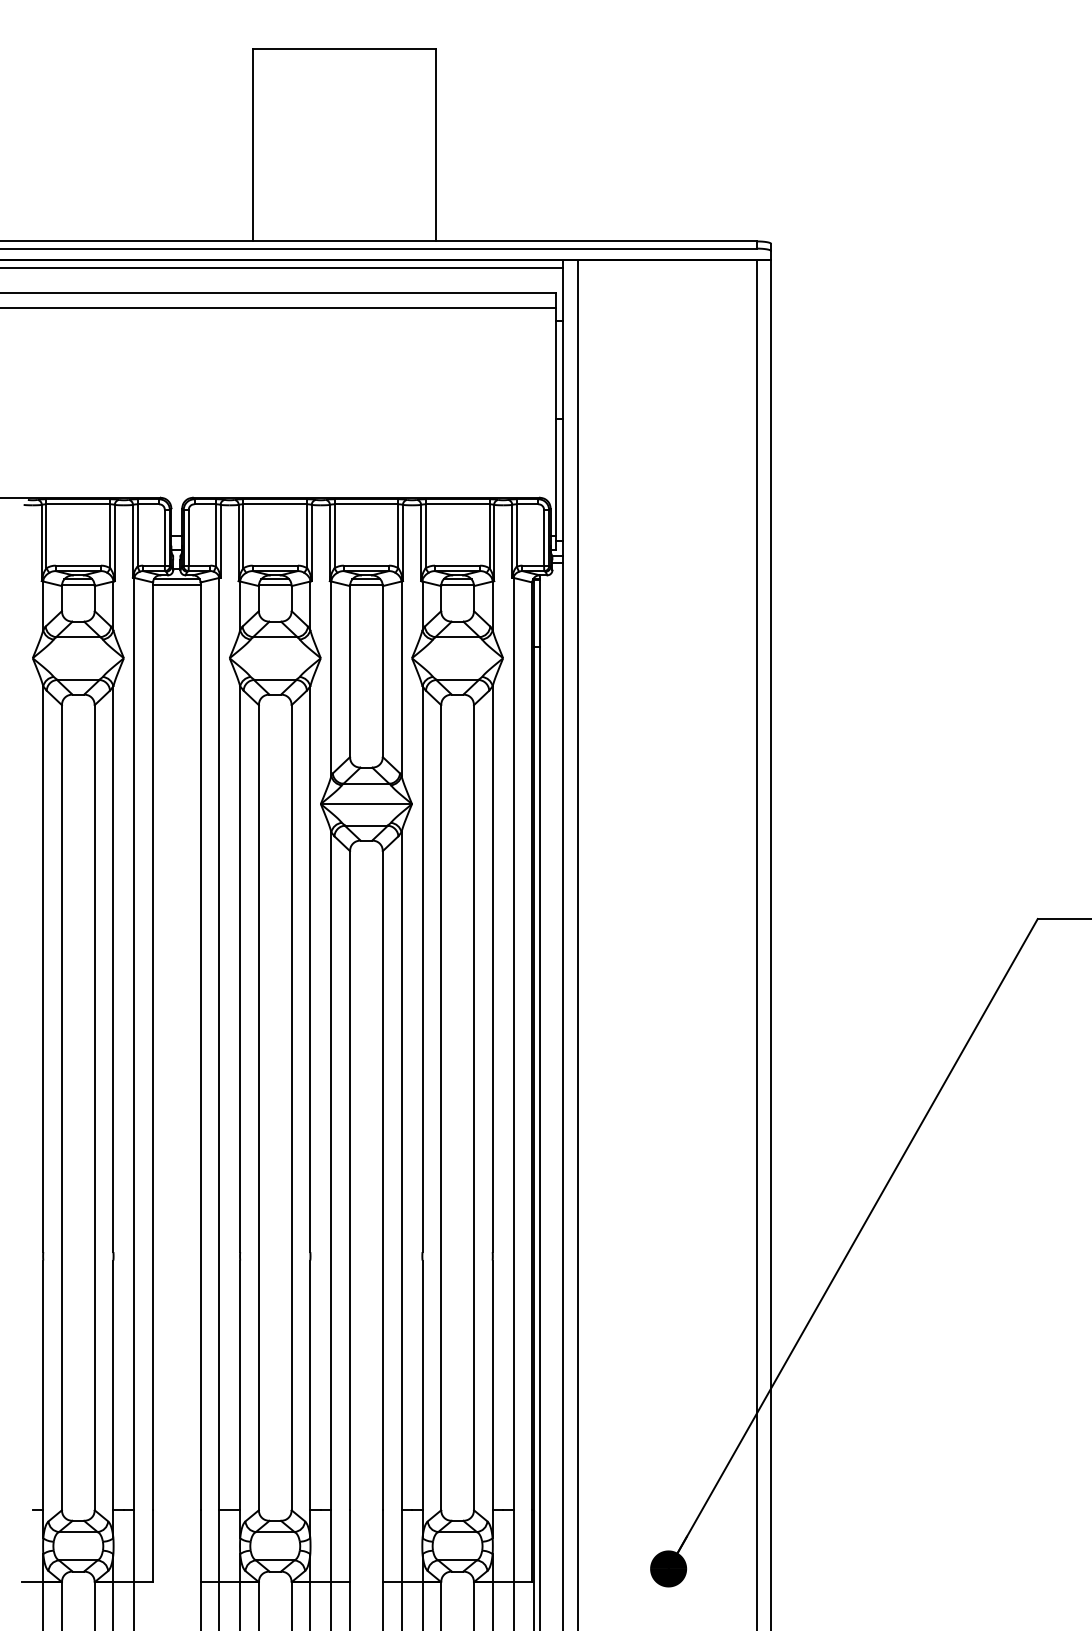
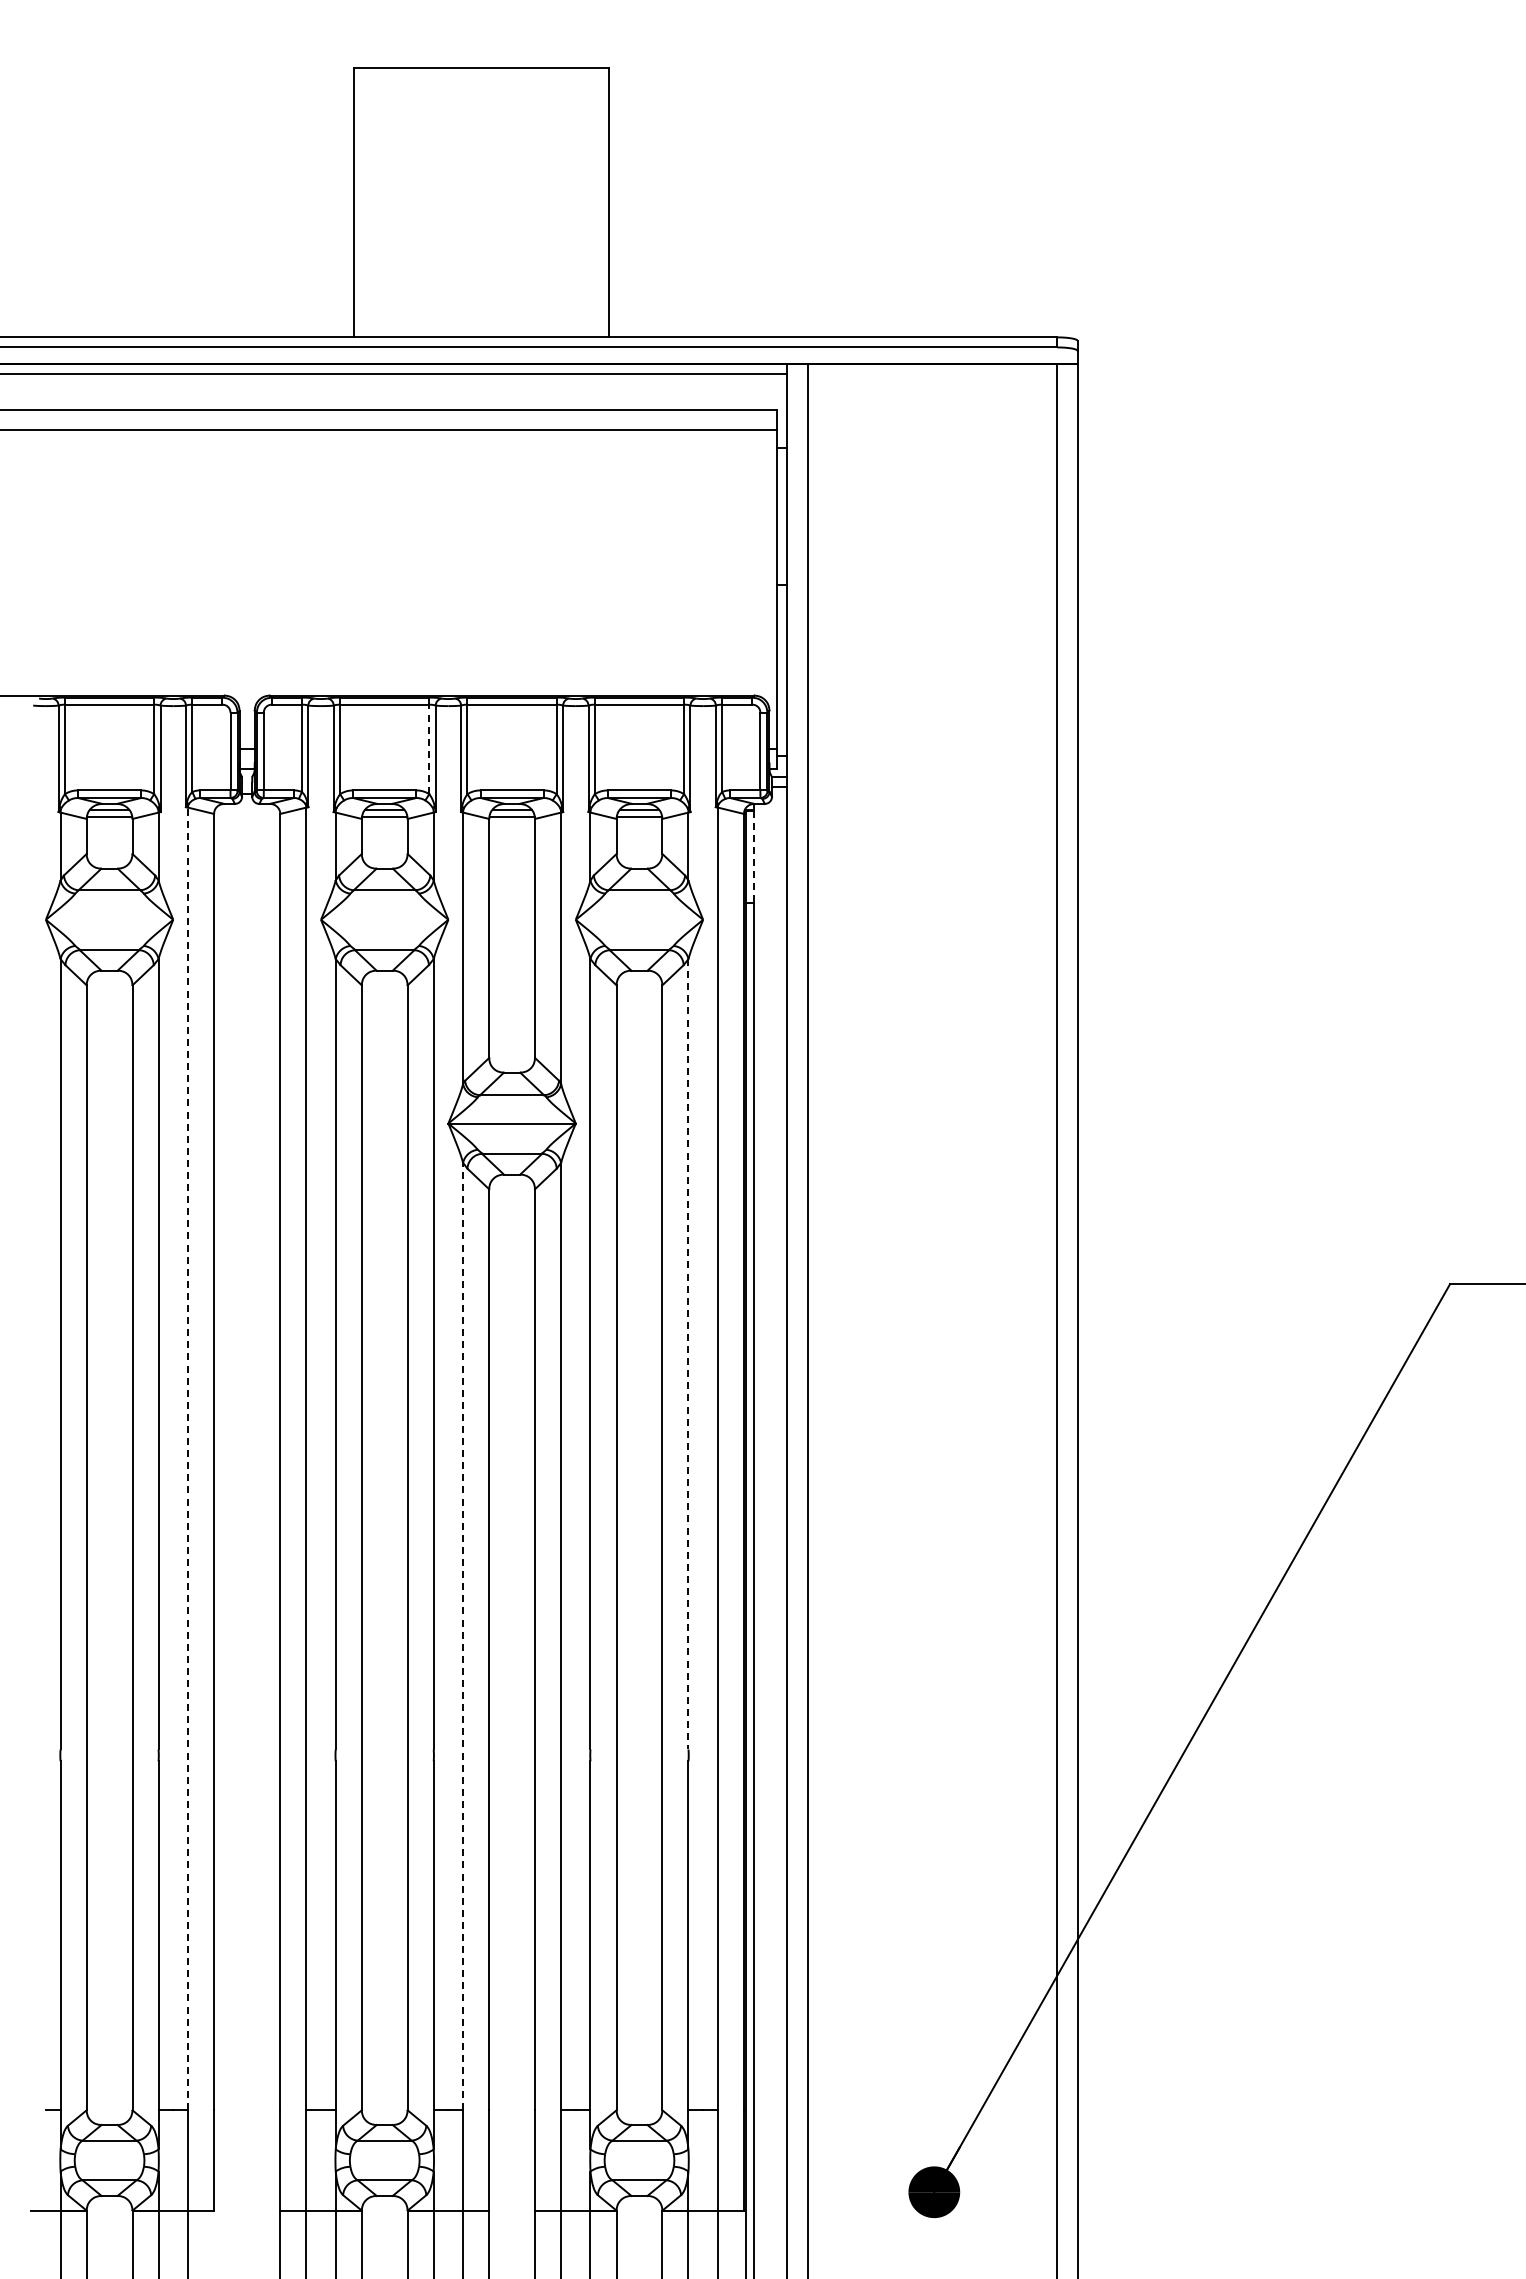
line: (307, 536) -> (429, 749), solid -> dashed
line: (177, 579) -> (247, 809), removed
line: (177, 585) -> (247, 817), removed
line: (539, 613) -> (754, 857), solid -> dashed
line: (492, 969) -> (688, 1354), solid -> dashed
line: (134, 1043) -> (187, 1458), solid -> dashed
line: (331, 1171) -> (463, 1636), solid -> dashed

